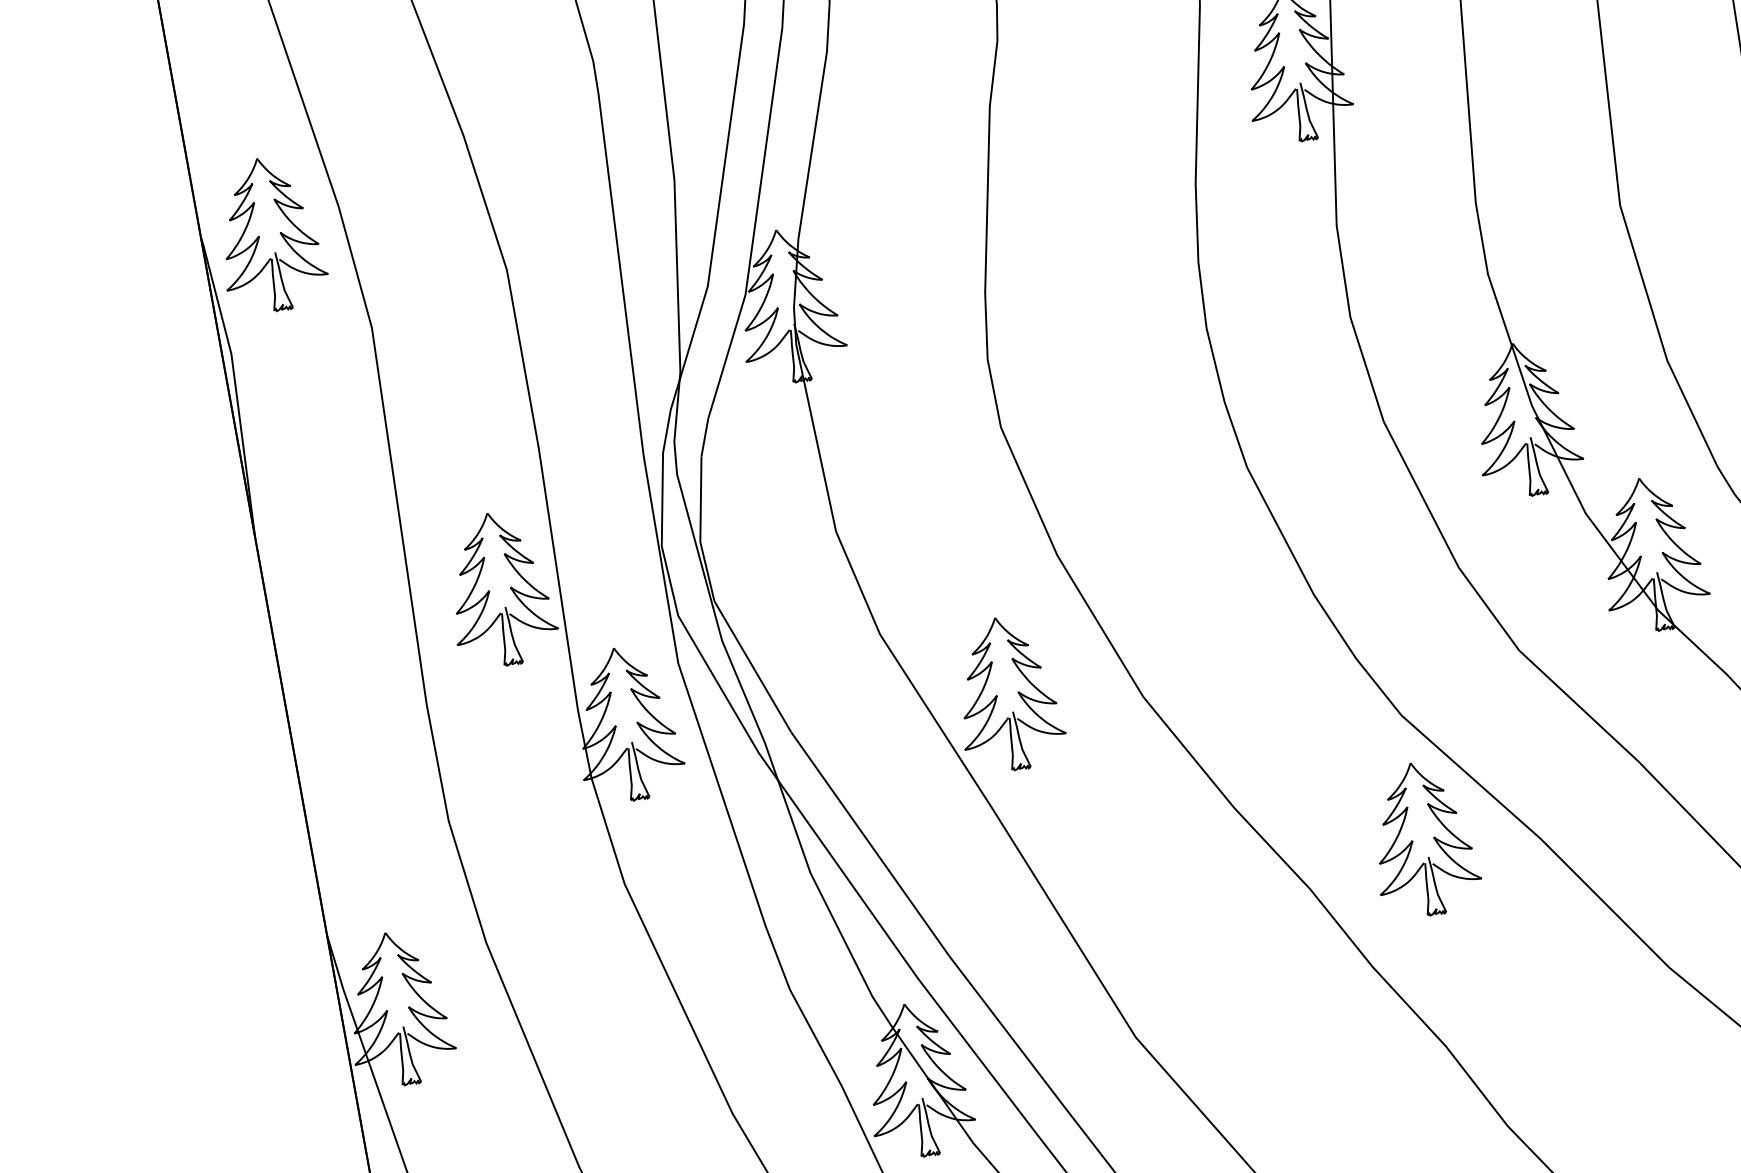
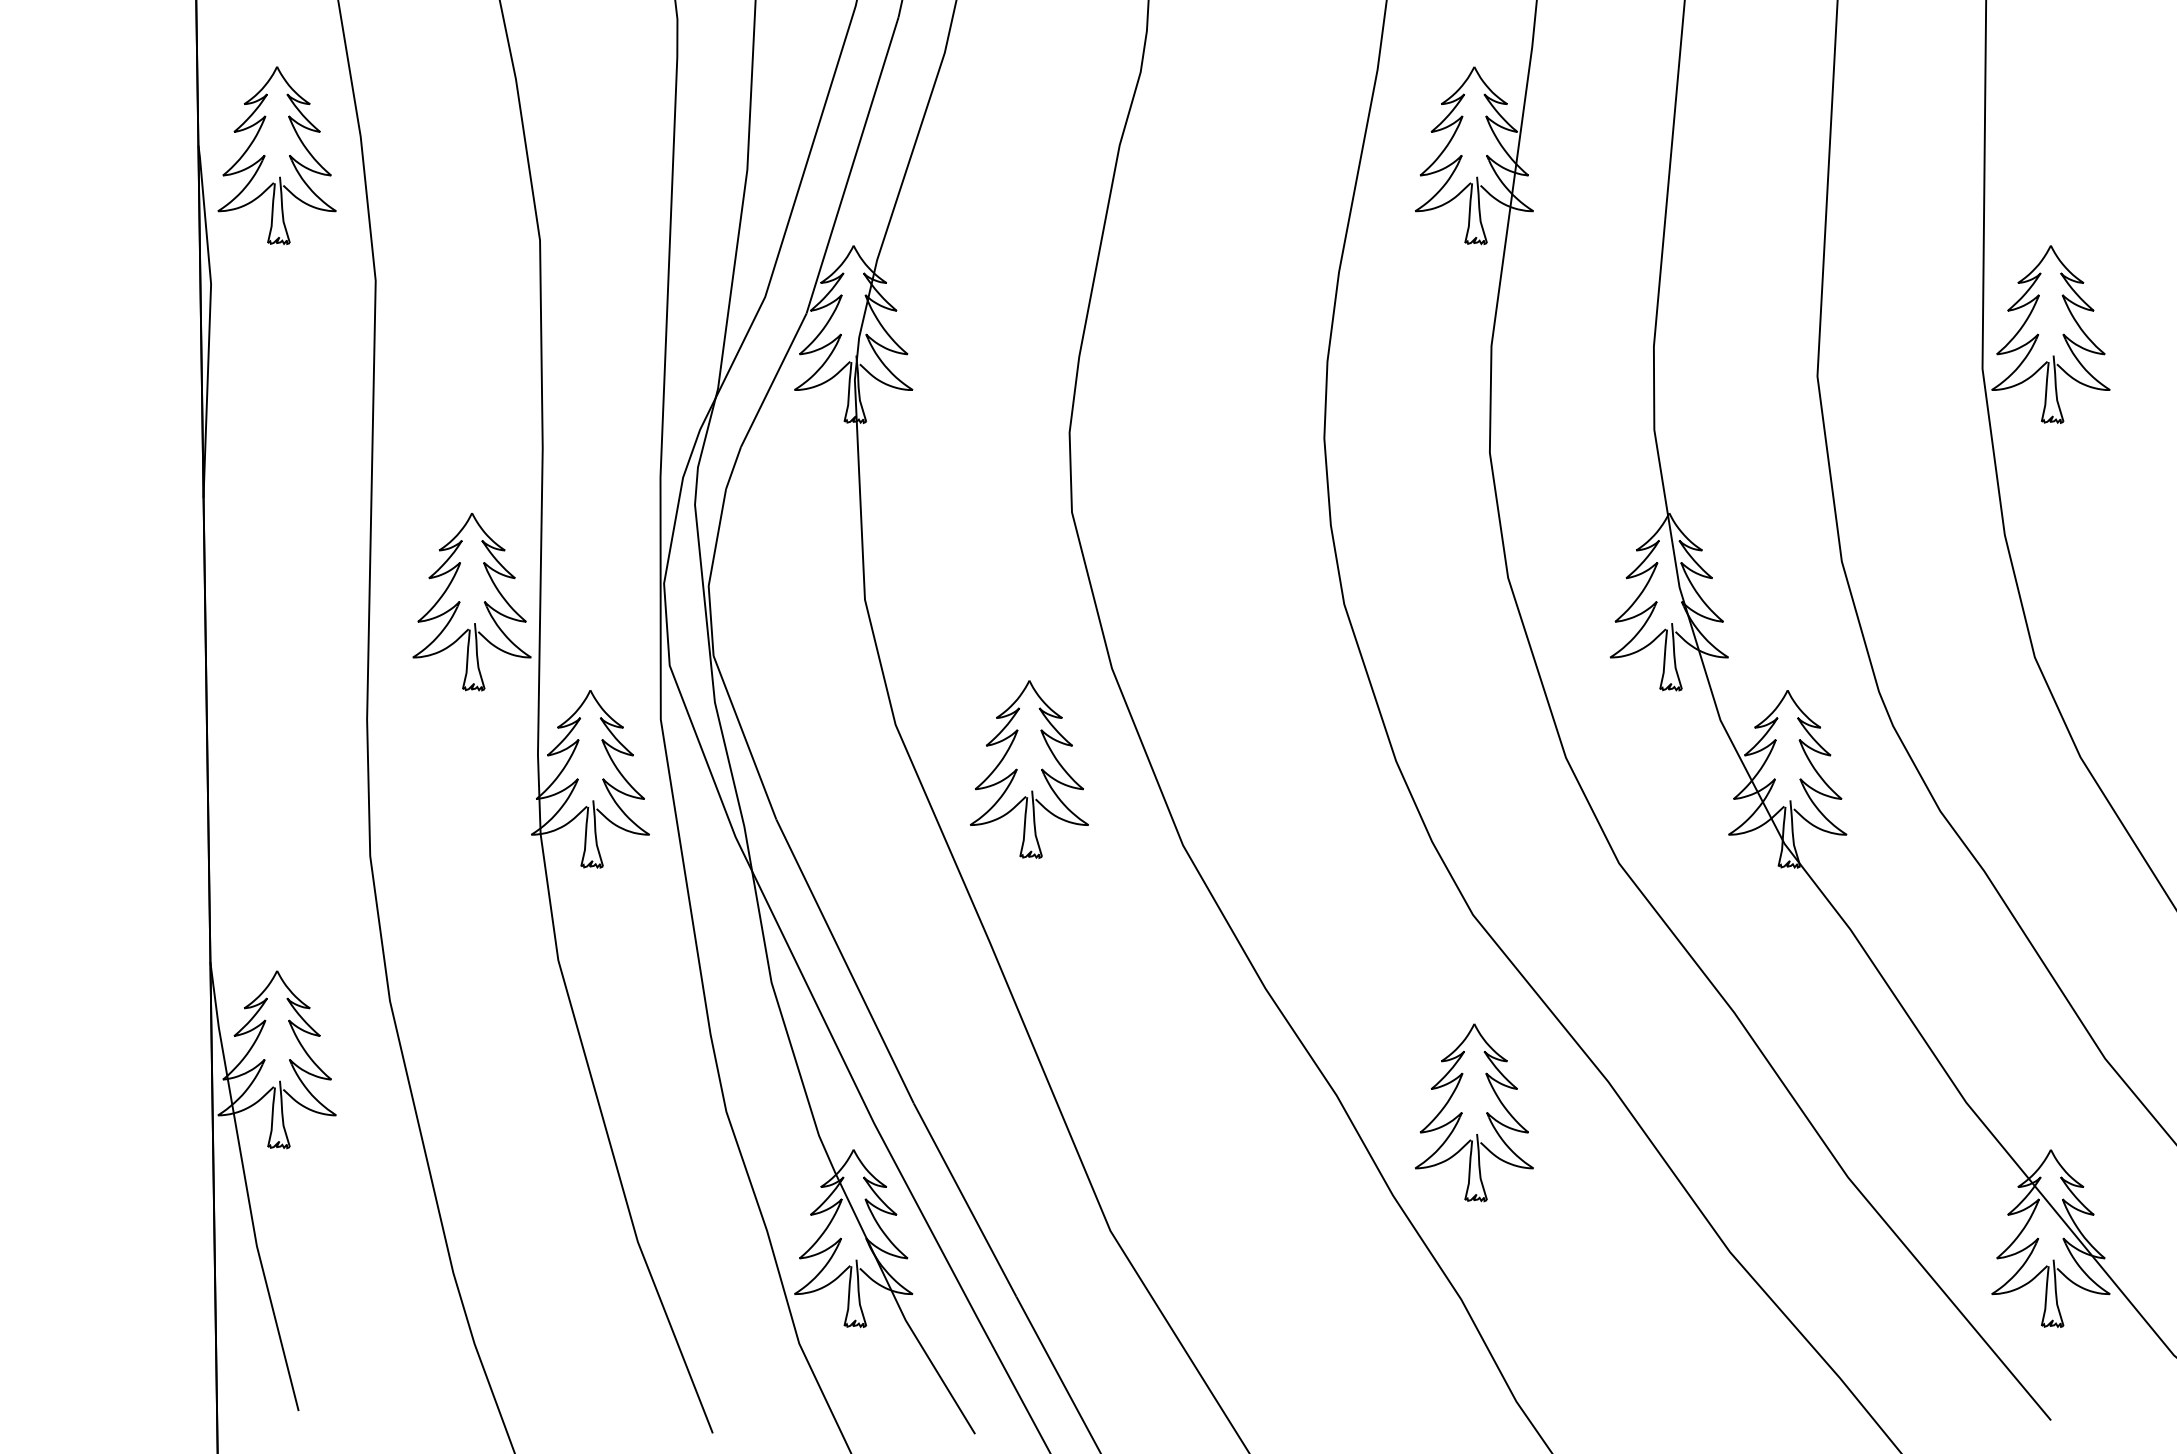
part: (997, 695) -> (1017, 769), moved
part: (1412, 840) -> (1462, 1112), moved

